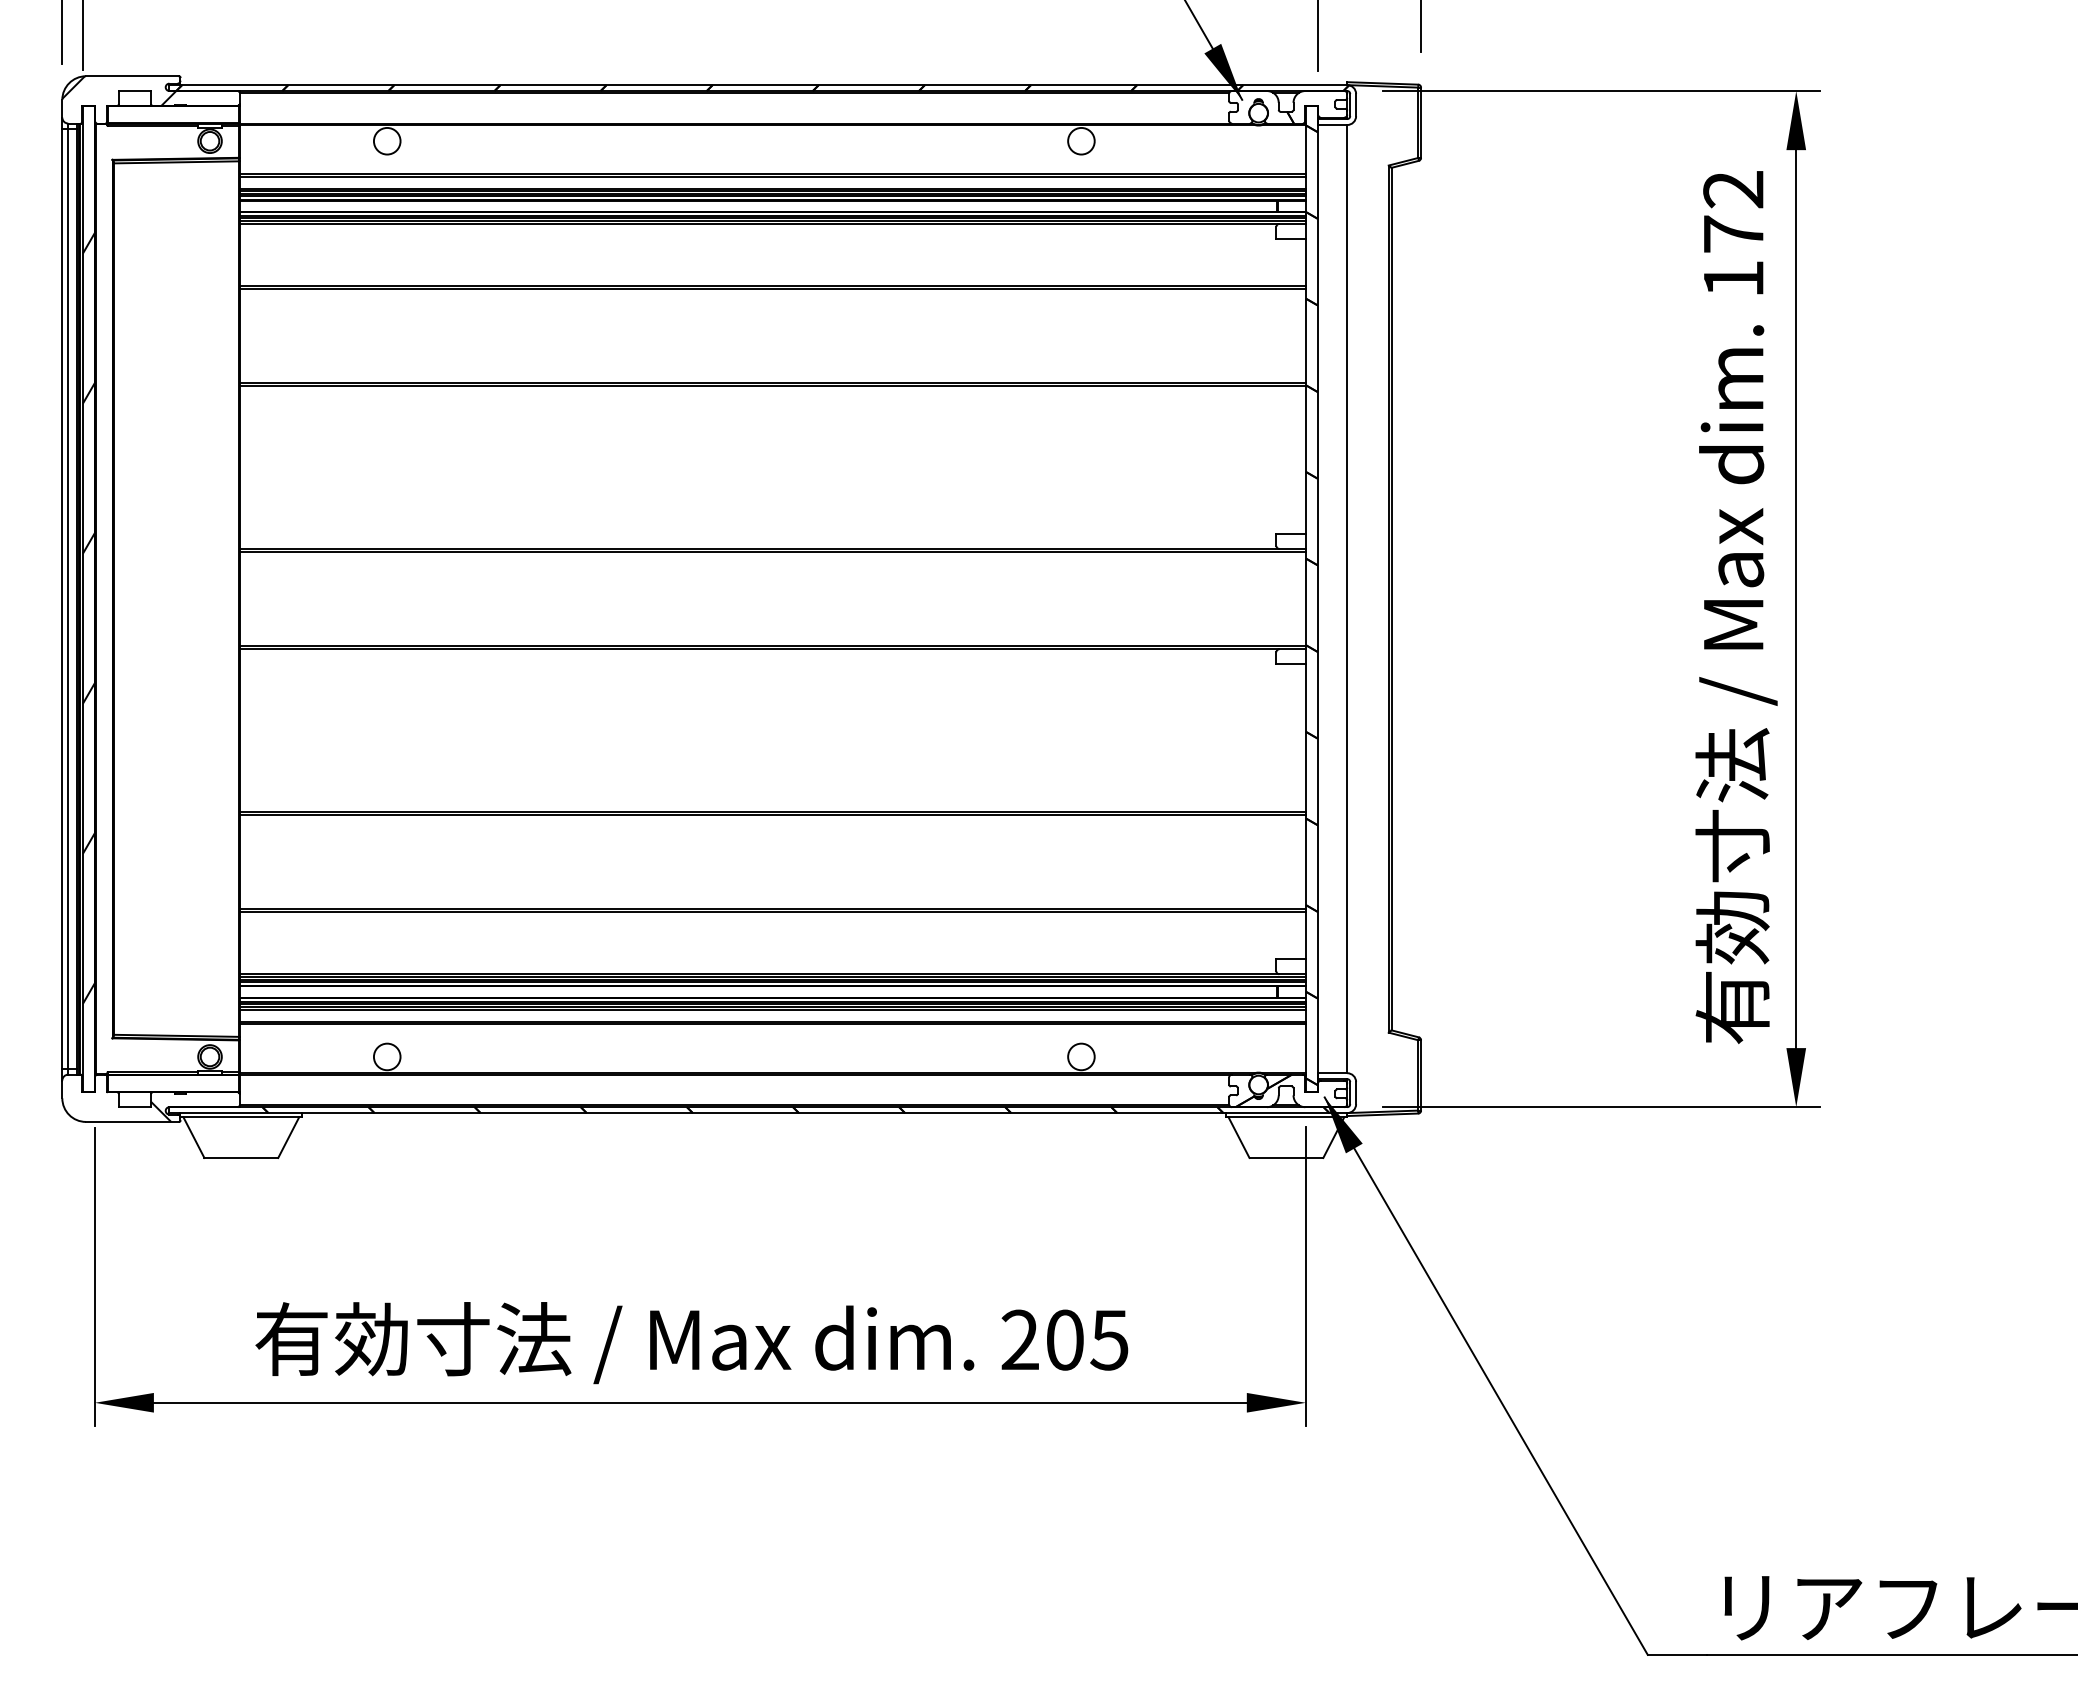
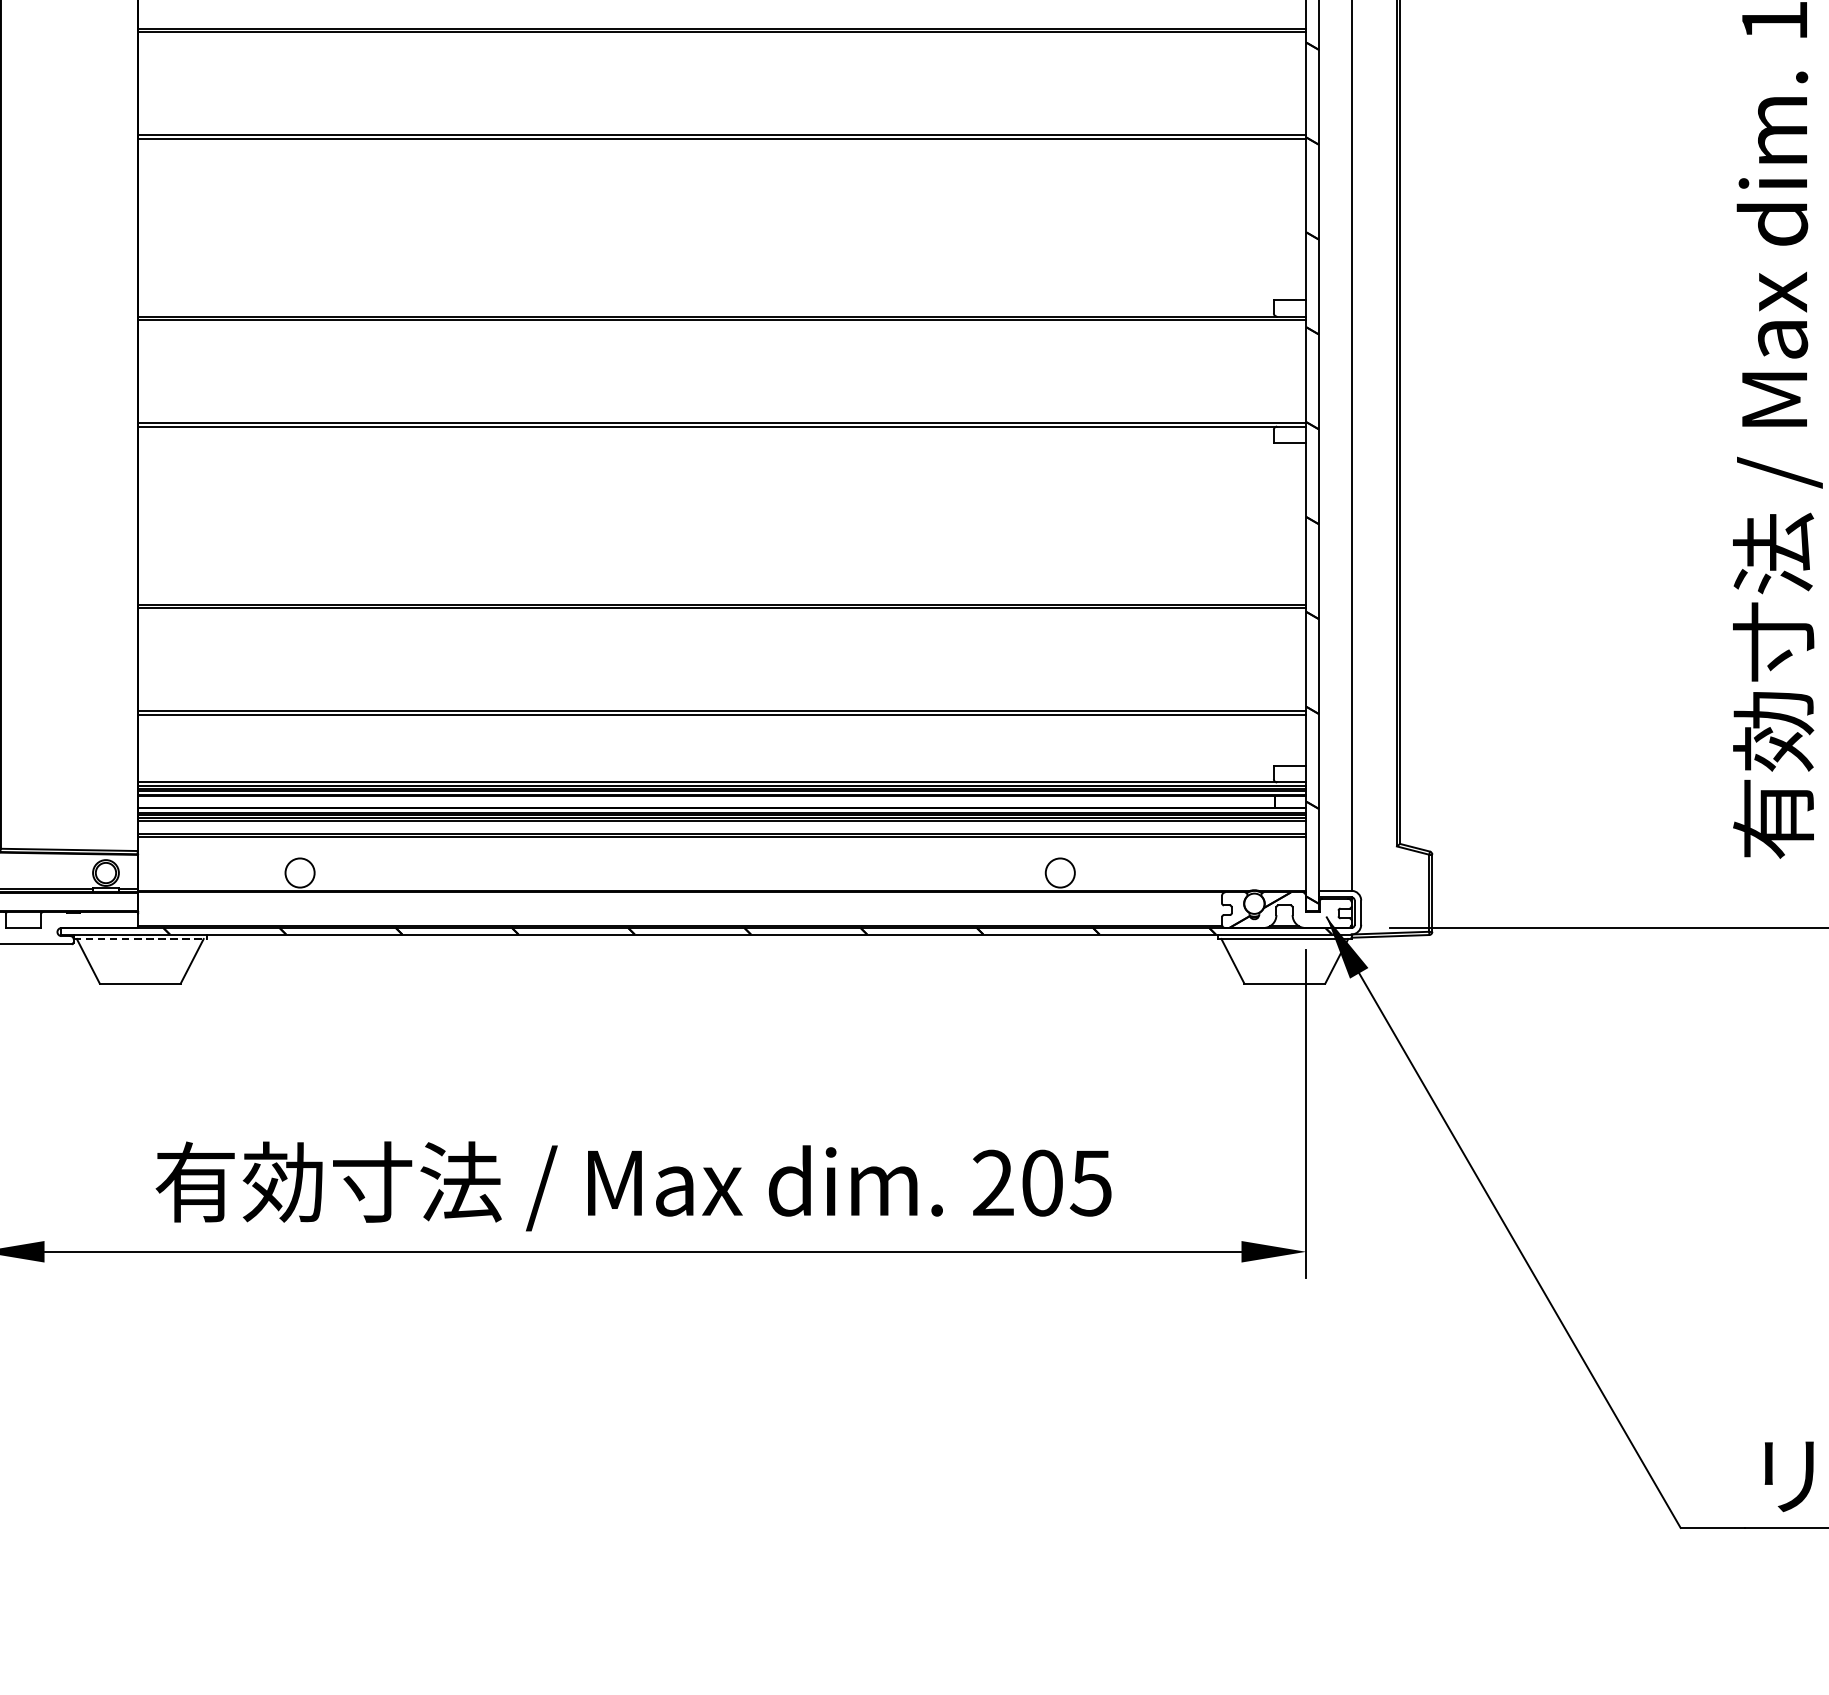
hatch: (160, 1111) -> (51, 932), removed
line: (241, 1117) -> (140, 939), solid -> dashed

